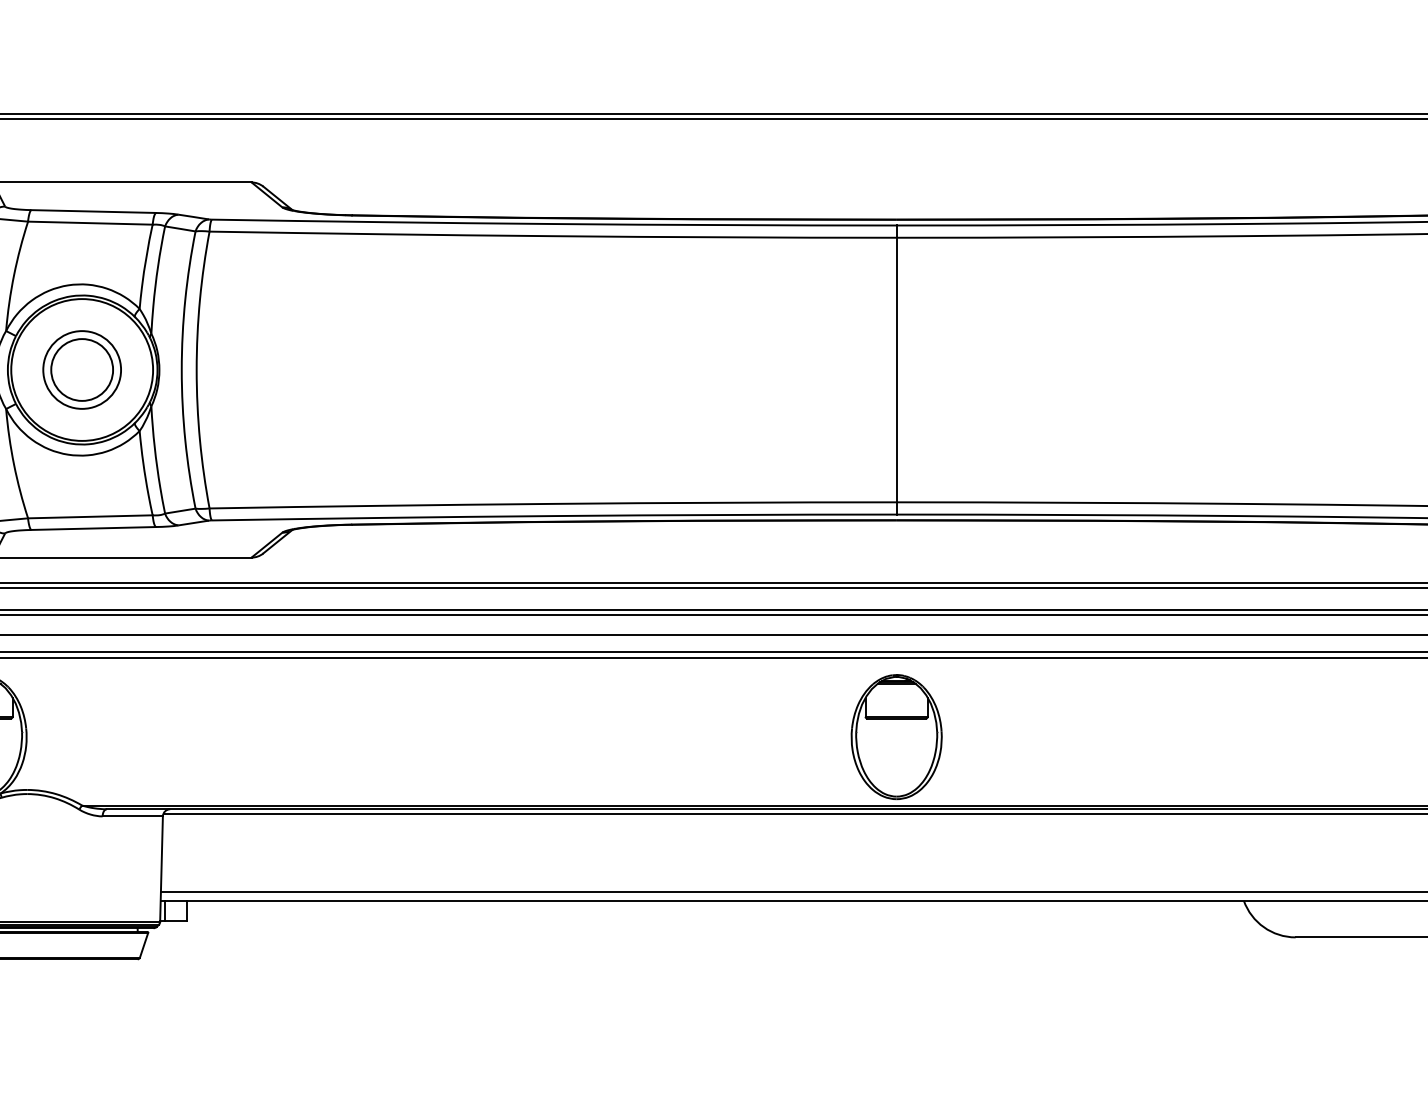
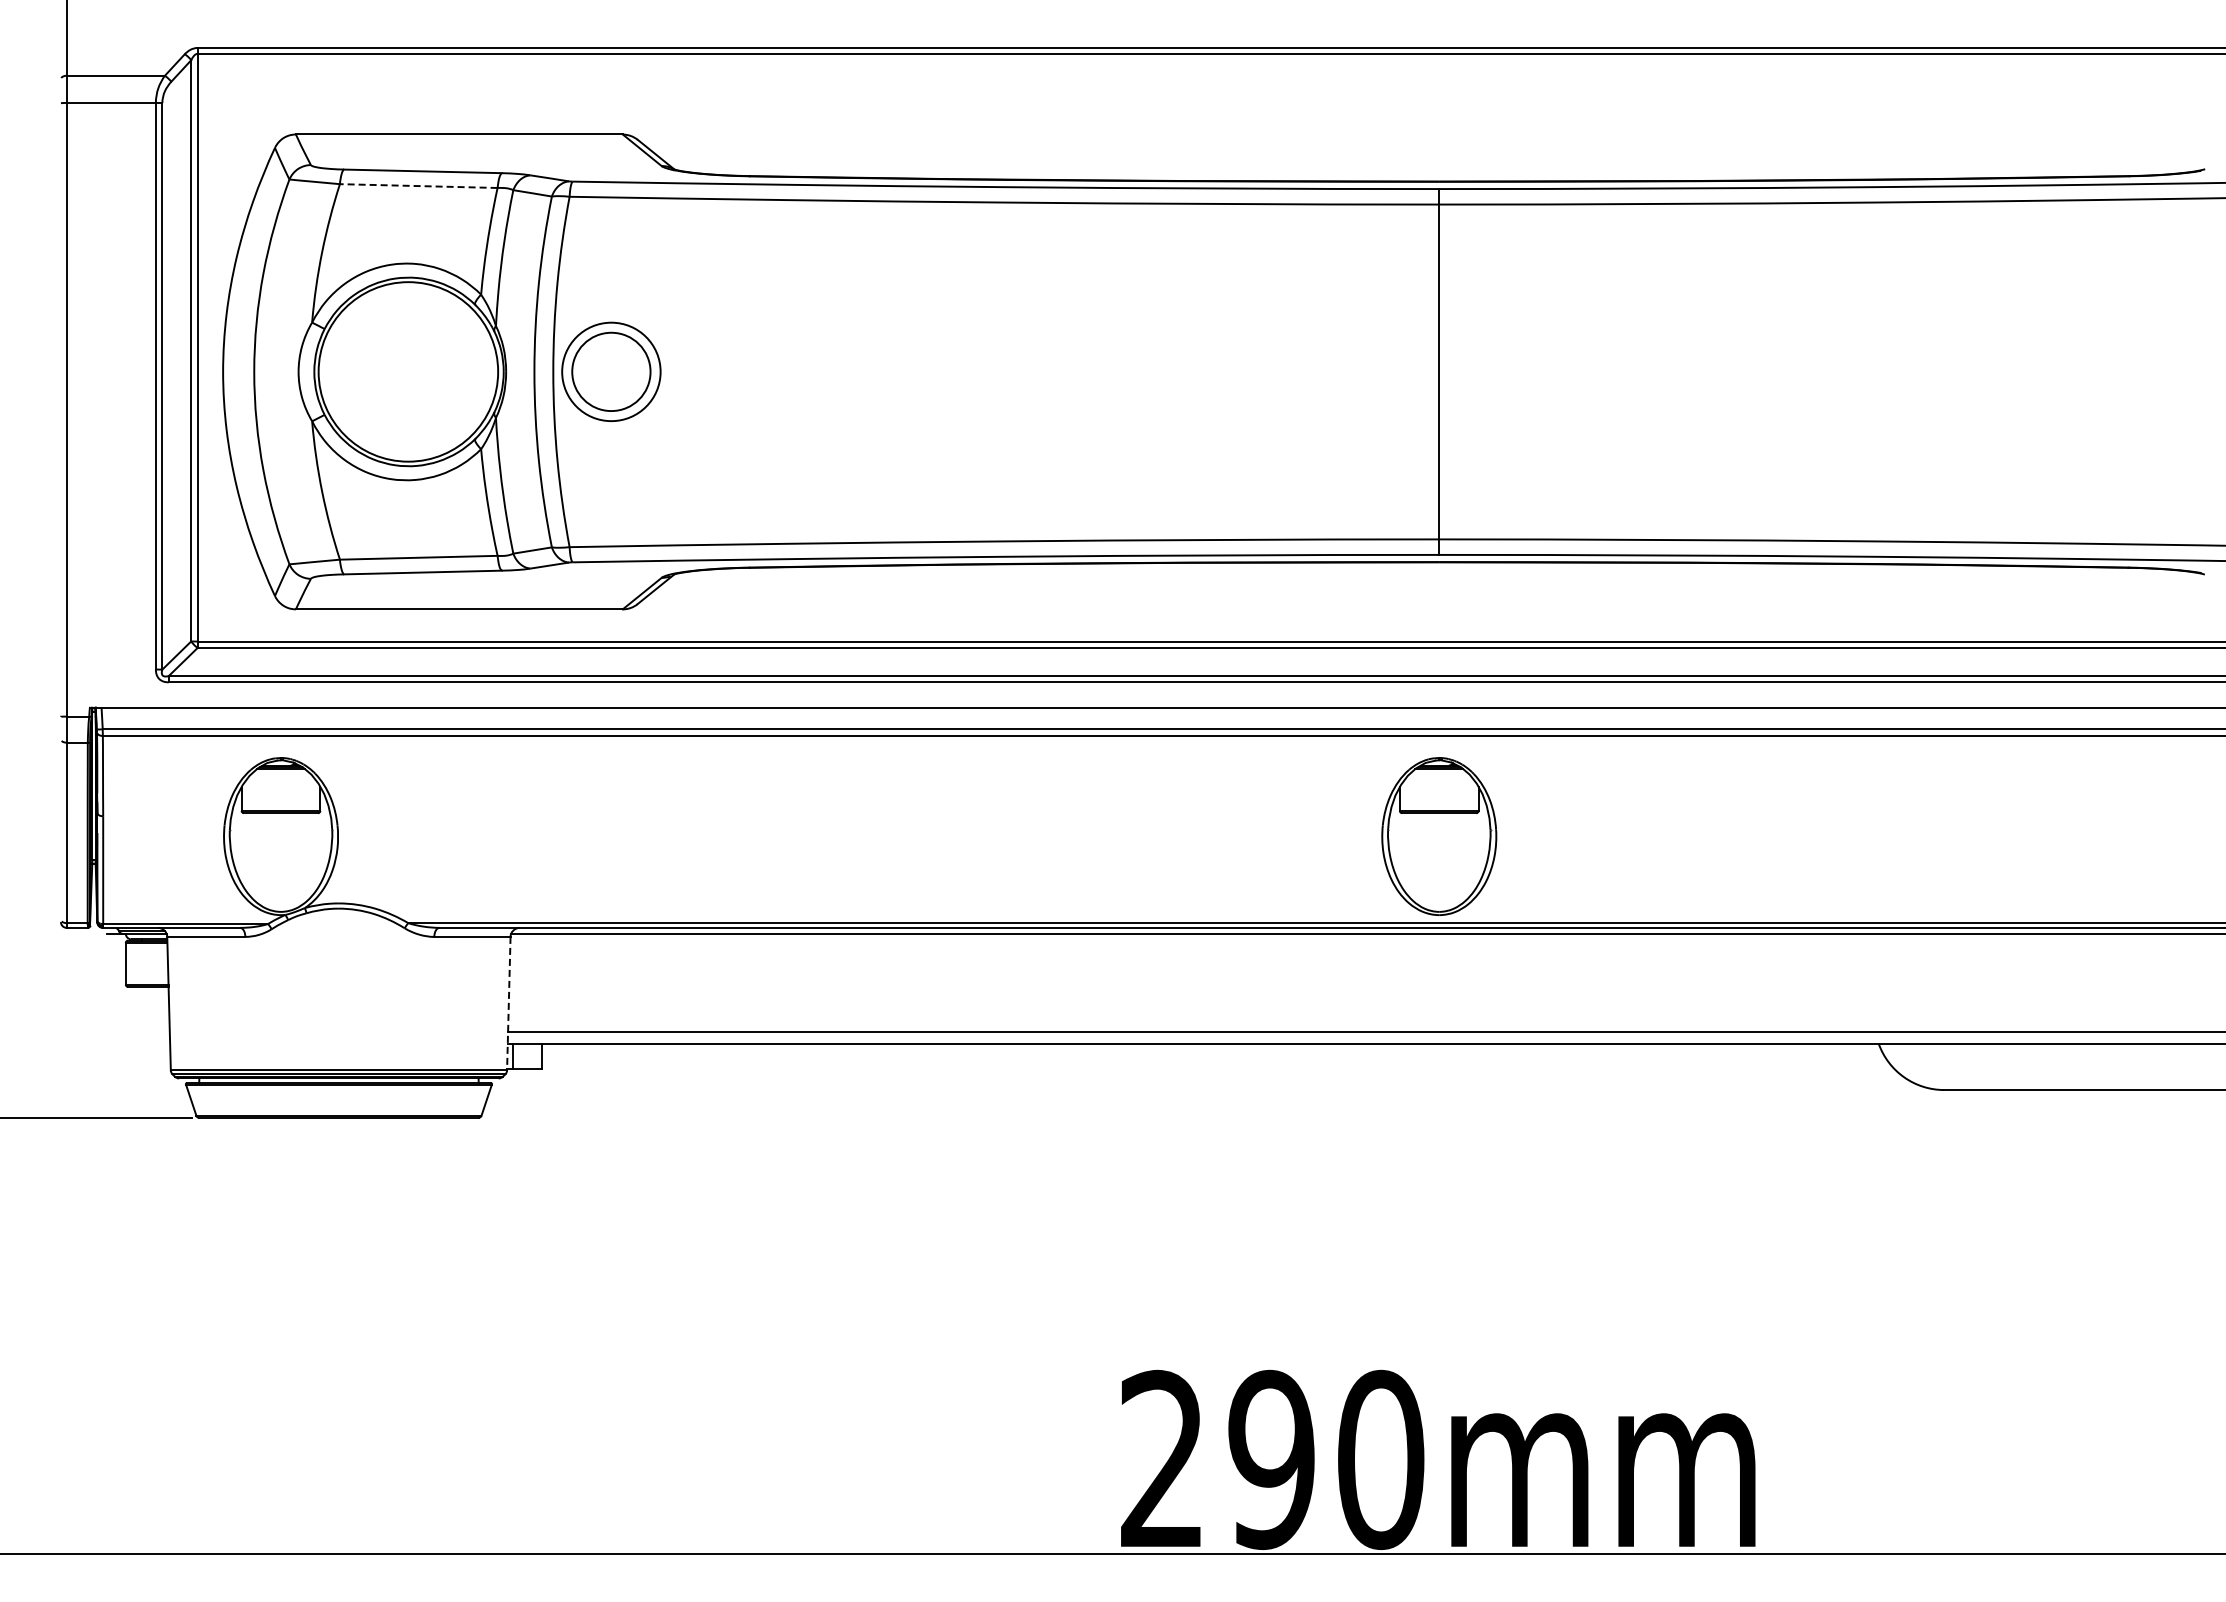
line: (90, 223) -> (418, 186), solid -> dashed
part: (82, 369) -> (611, 371), moved
line: (161, 869) -> (508, 1003), solid -> dashed

